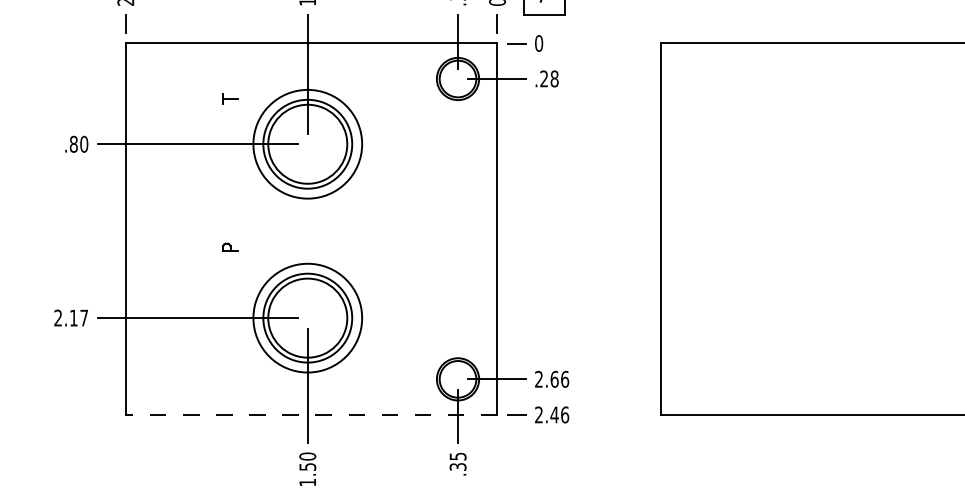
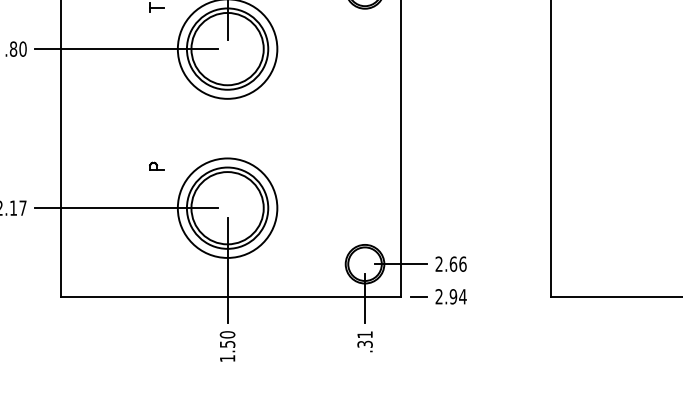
part: (230, 246) -> (156, 165), moved
text: (559, 414) -> (457, 296), 2.46 -> 2.94
line: (311, 415) -> (230, 297), dashed -> solid
text: (457, 456) -> (364, 334), .35 -> .31

